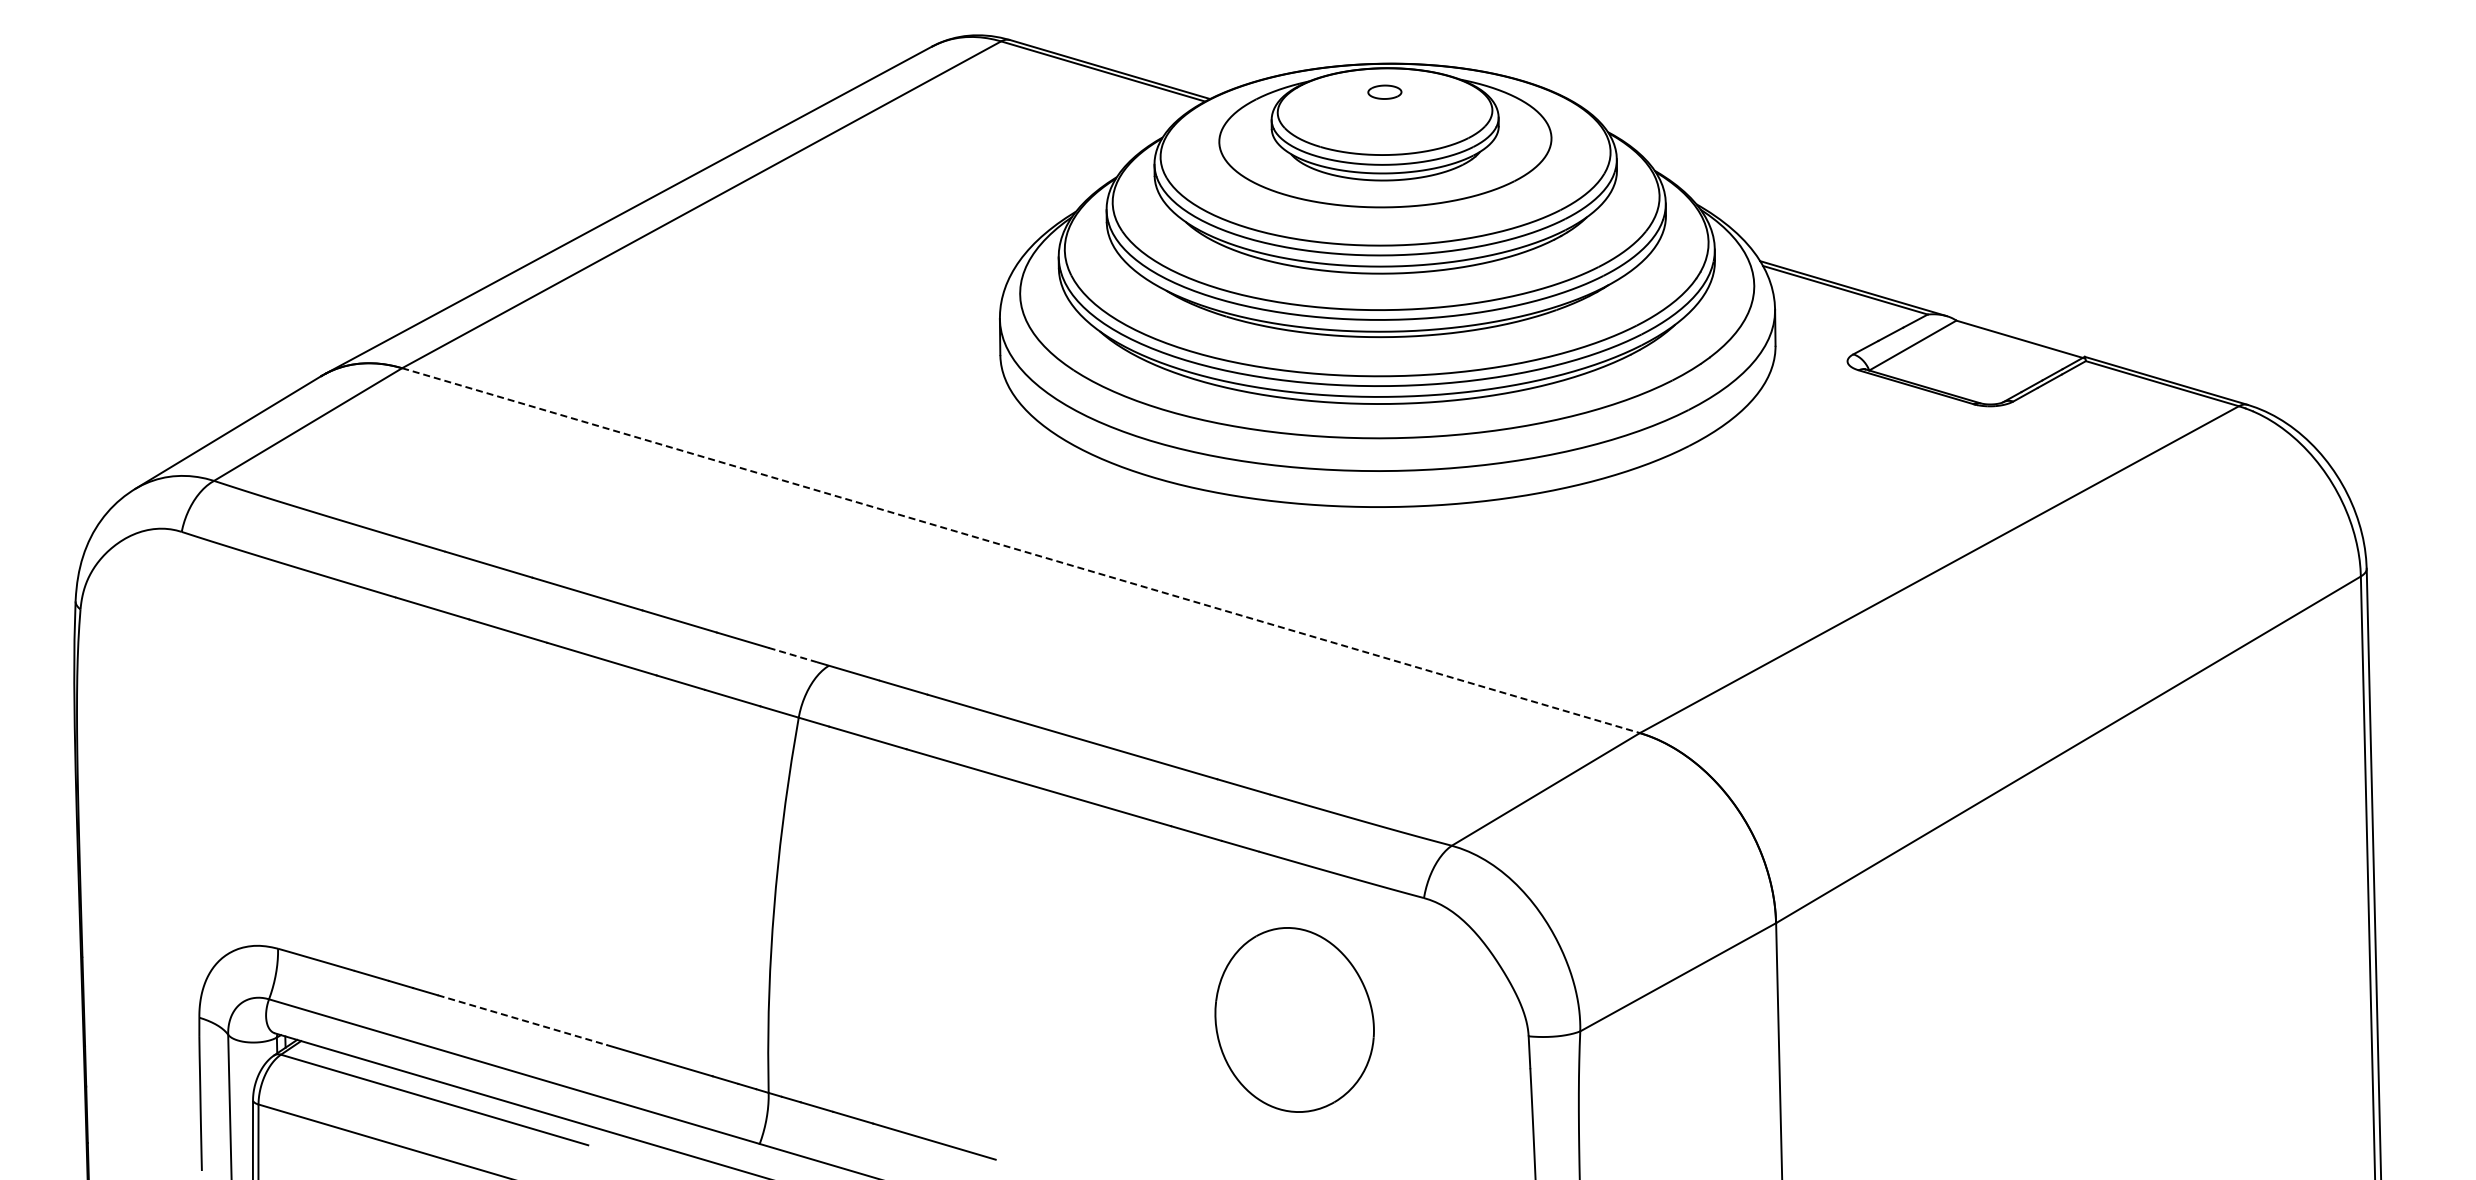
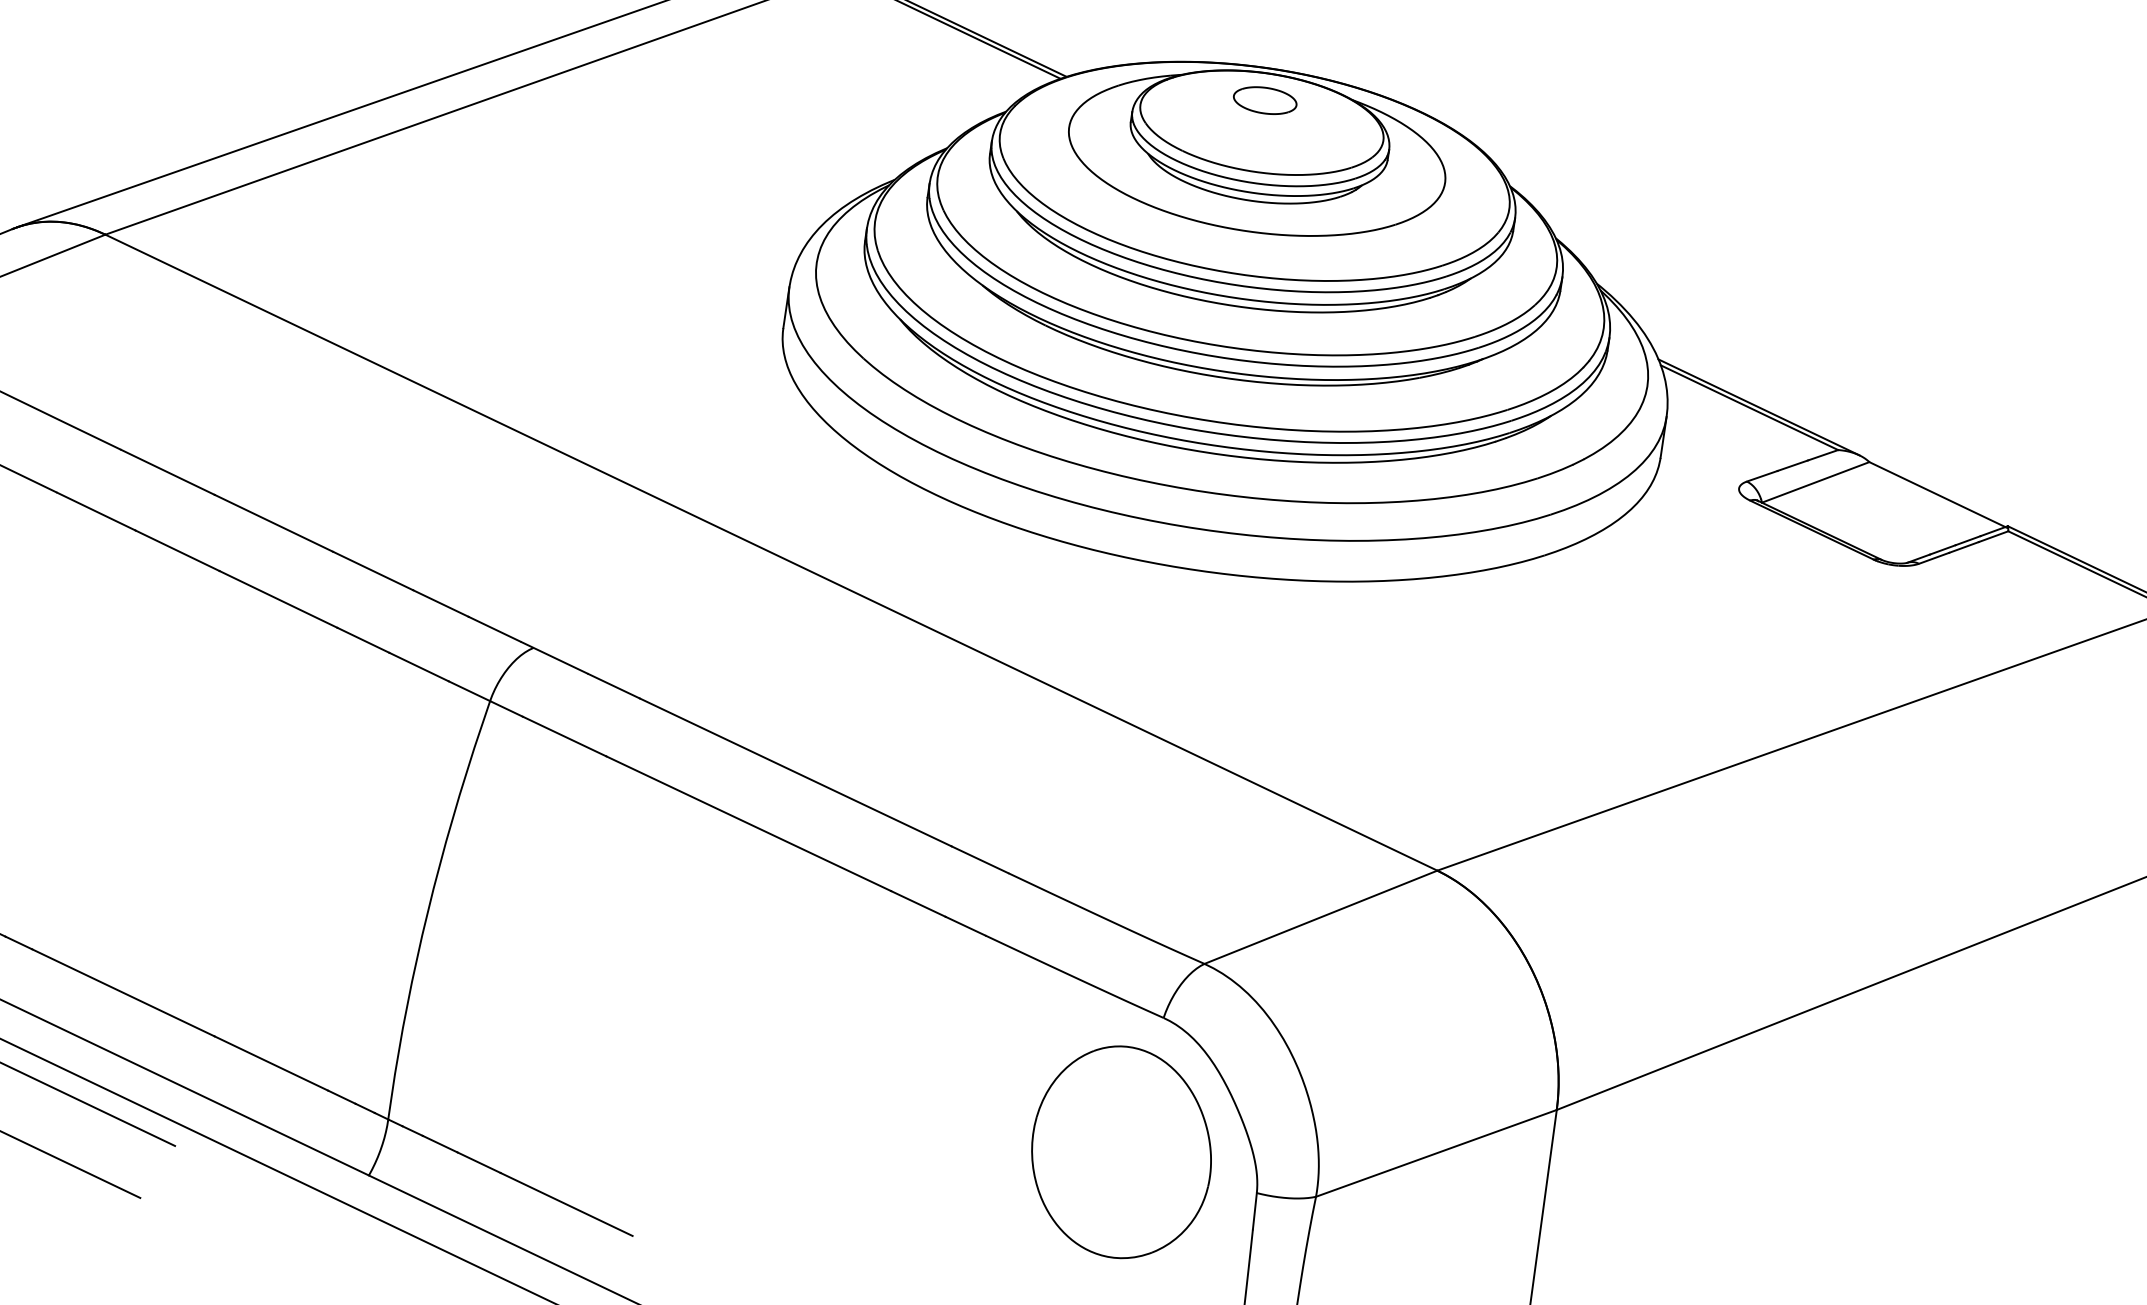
part: (1384, 92) -> (1264, 101), size x1.67
line: (1021, 550) -> (771, 552), dashed -> solid
line: (793, 655) -> (495, 629), dashed -> solid
part: (1294, 1019) -> (1121, 1151), moved
line: (522, 1020) -> (123, 993), dashed -> solid

